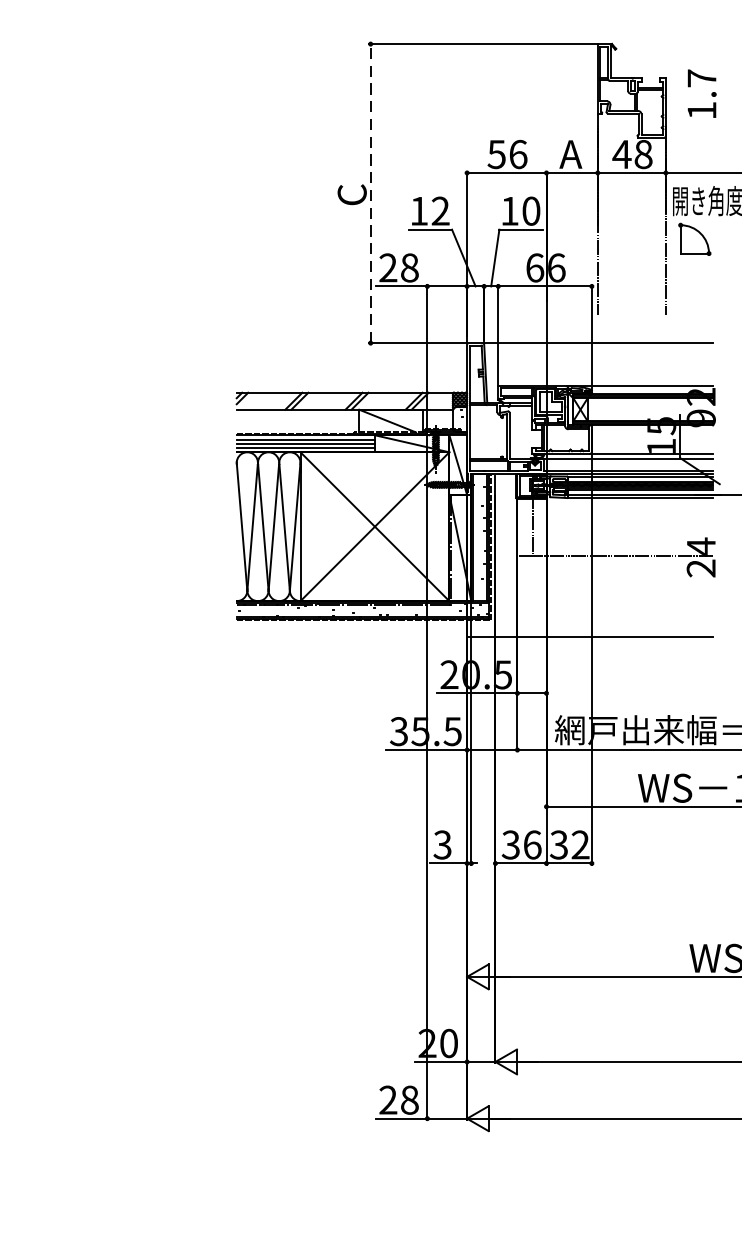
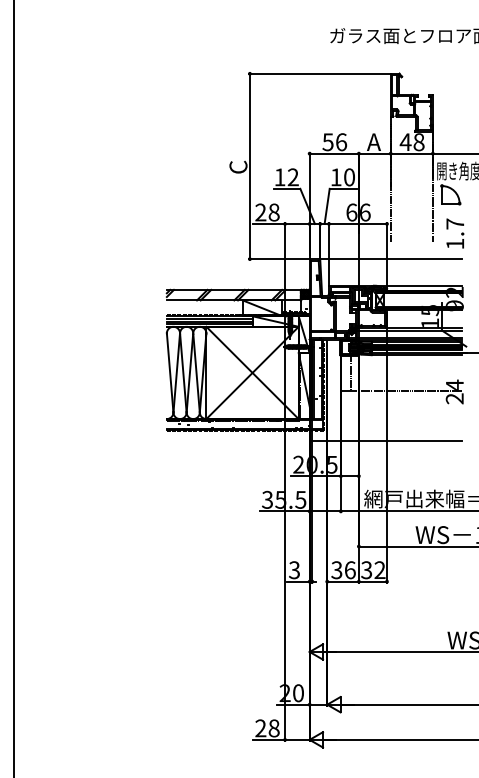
text: (702, 93) -> (455, 233), moved
line: (370, 193) -> (249, 166), dashed -> solid

